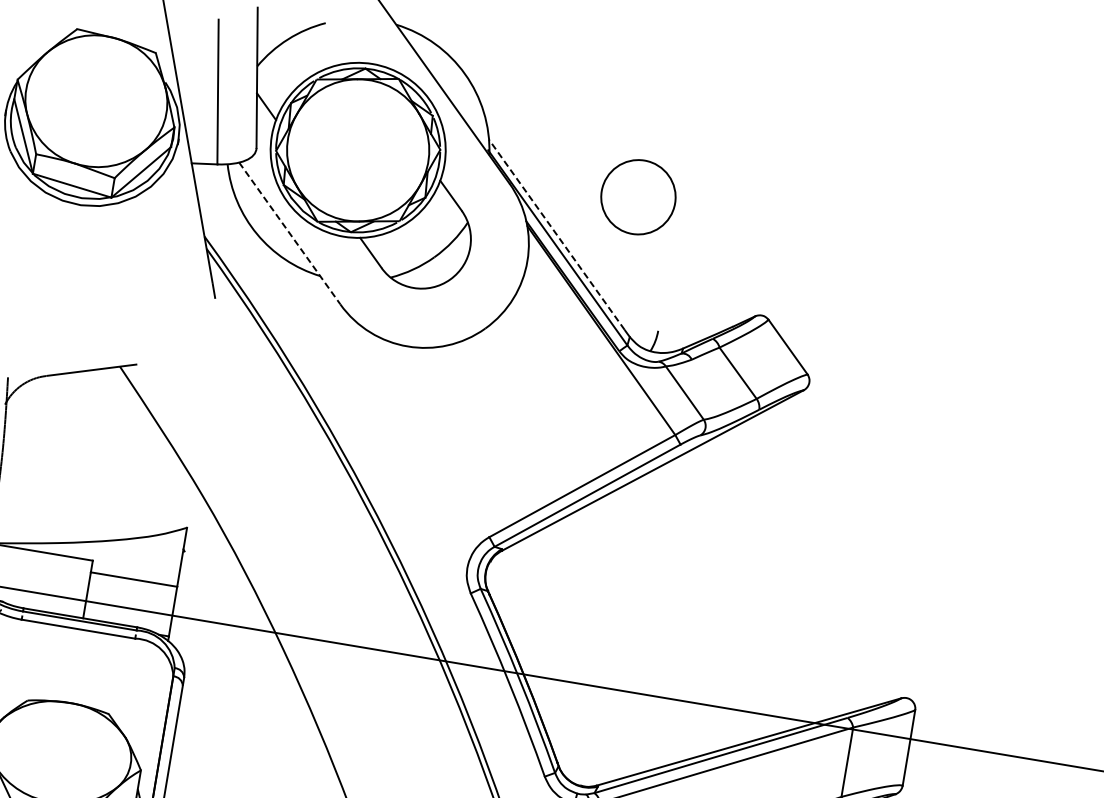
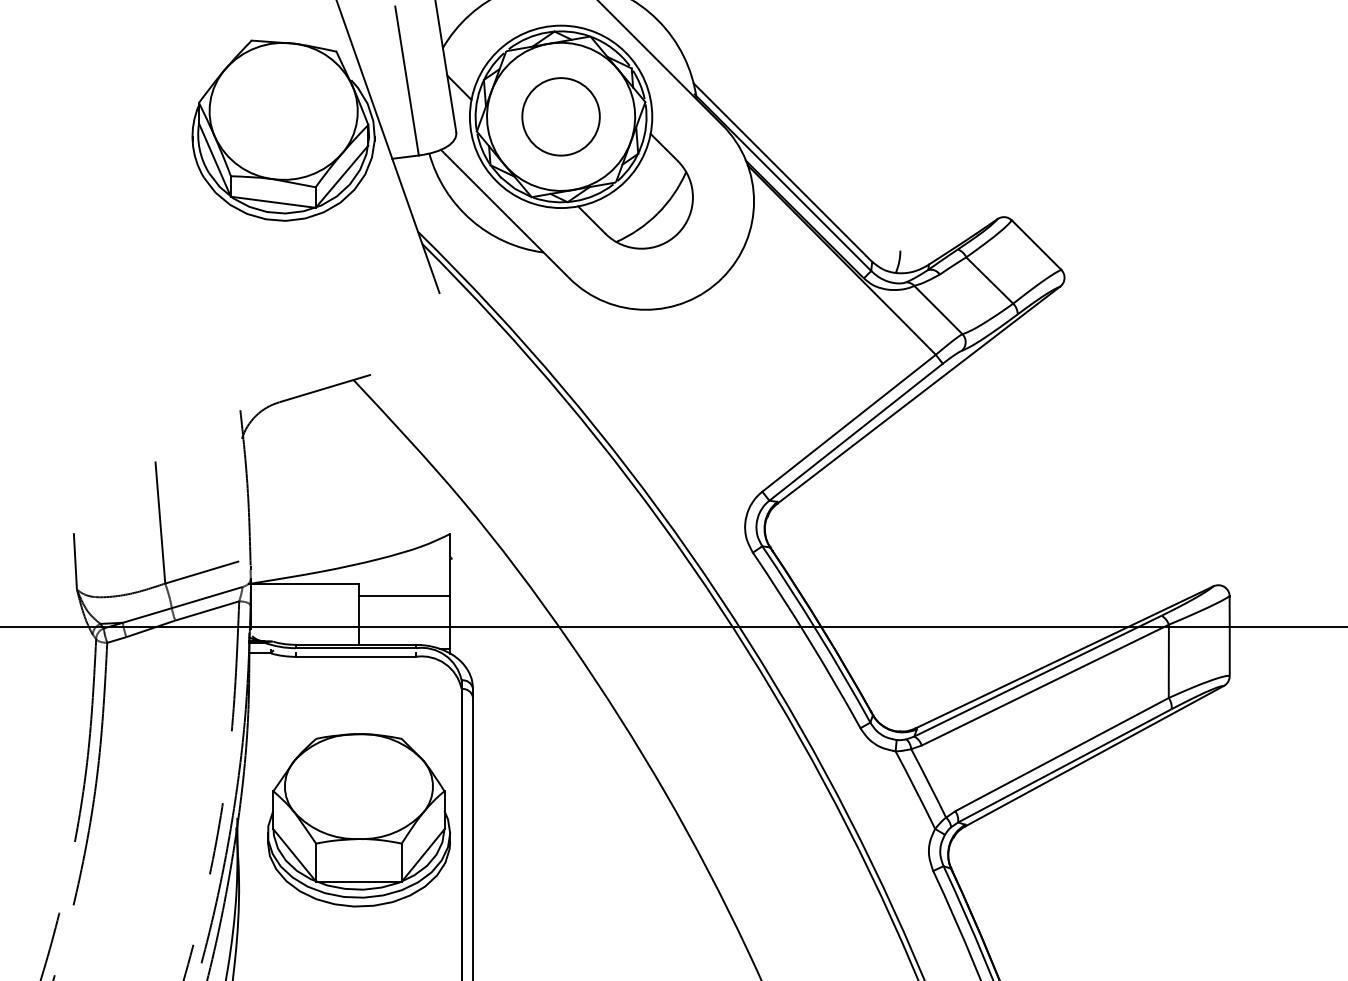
circle: (637, 196) -> (560, 116), moved
line: (290, 233) -> (505, 213), dashed -> solid
line: (556, 234) -> (779, 169), dashed -> solid

